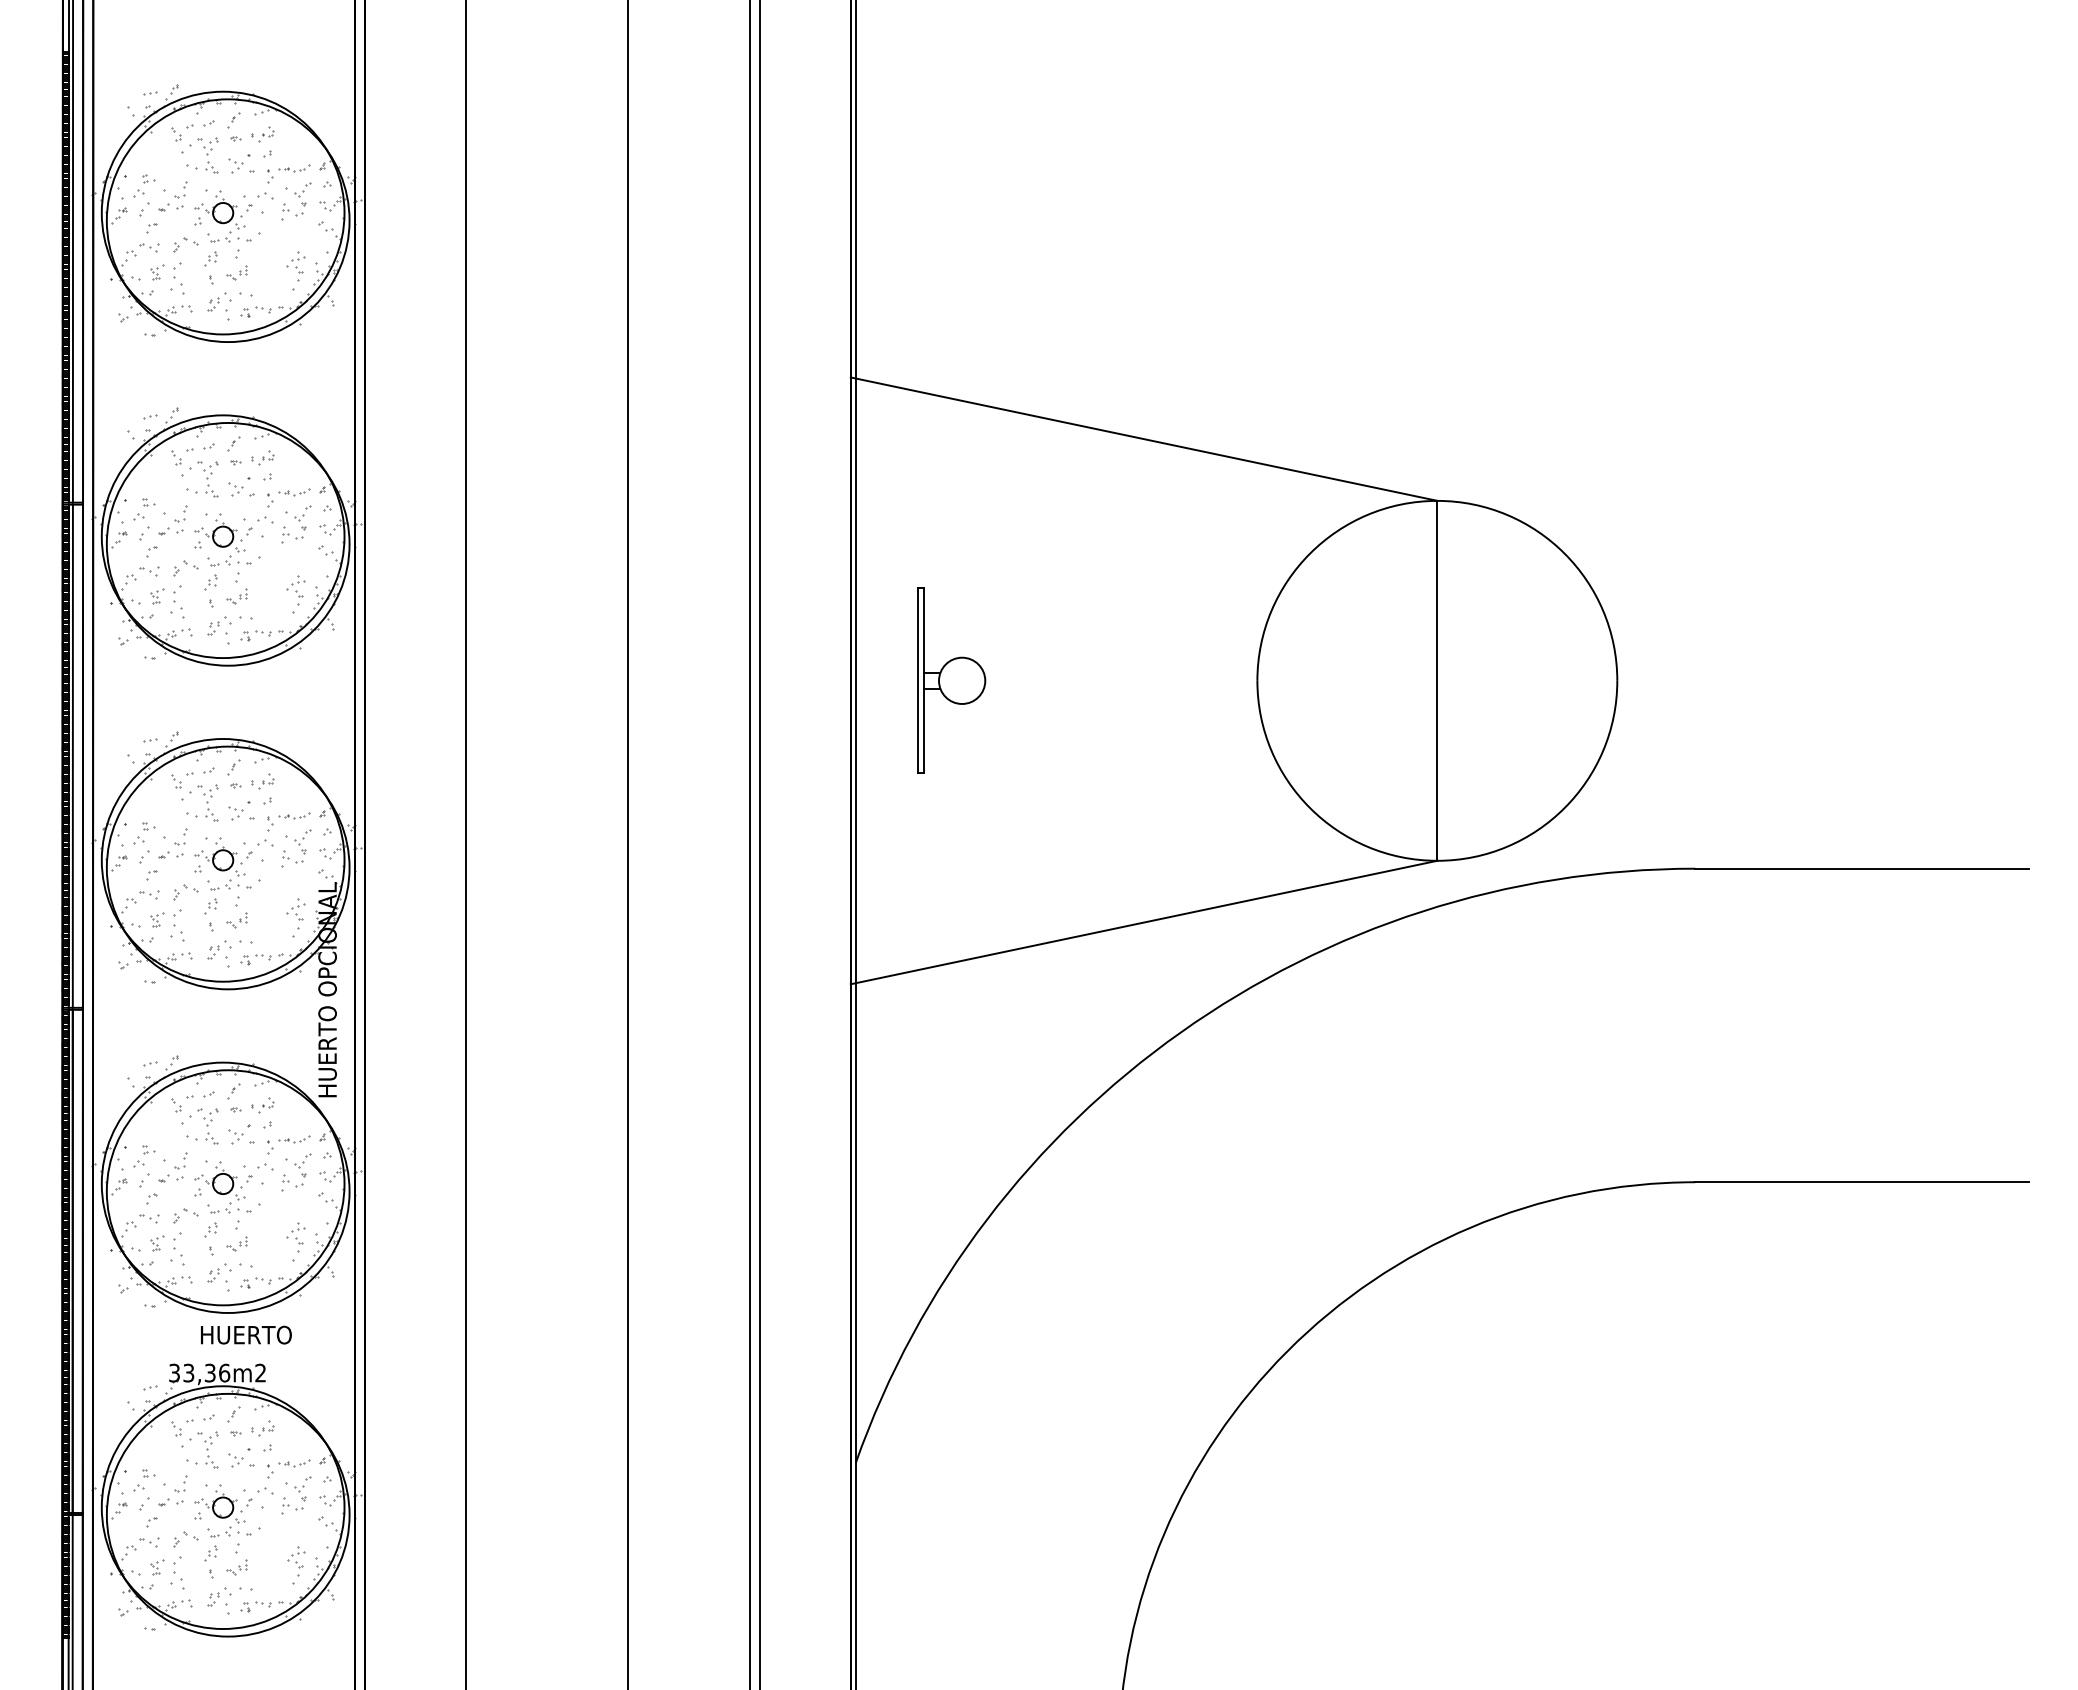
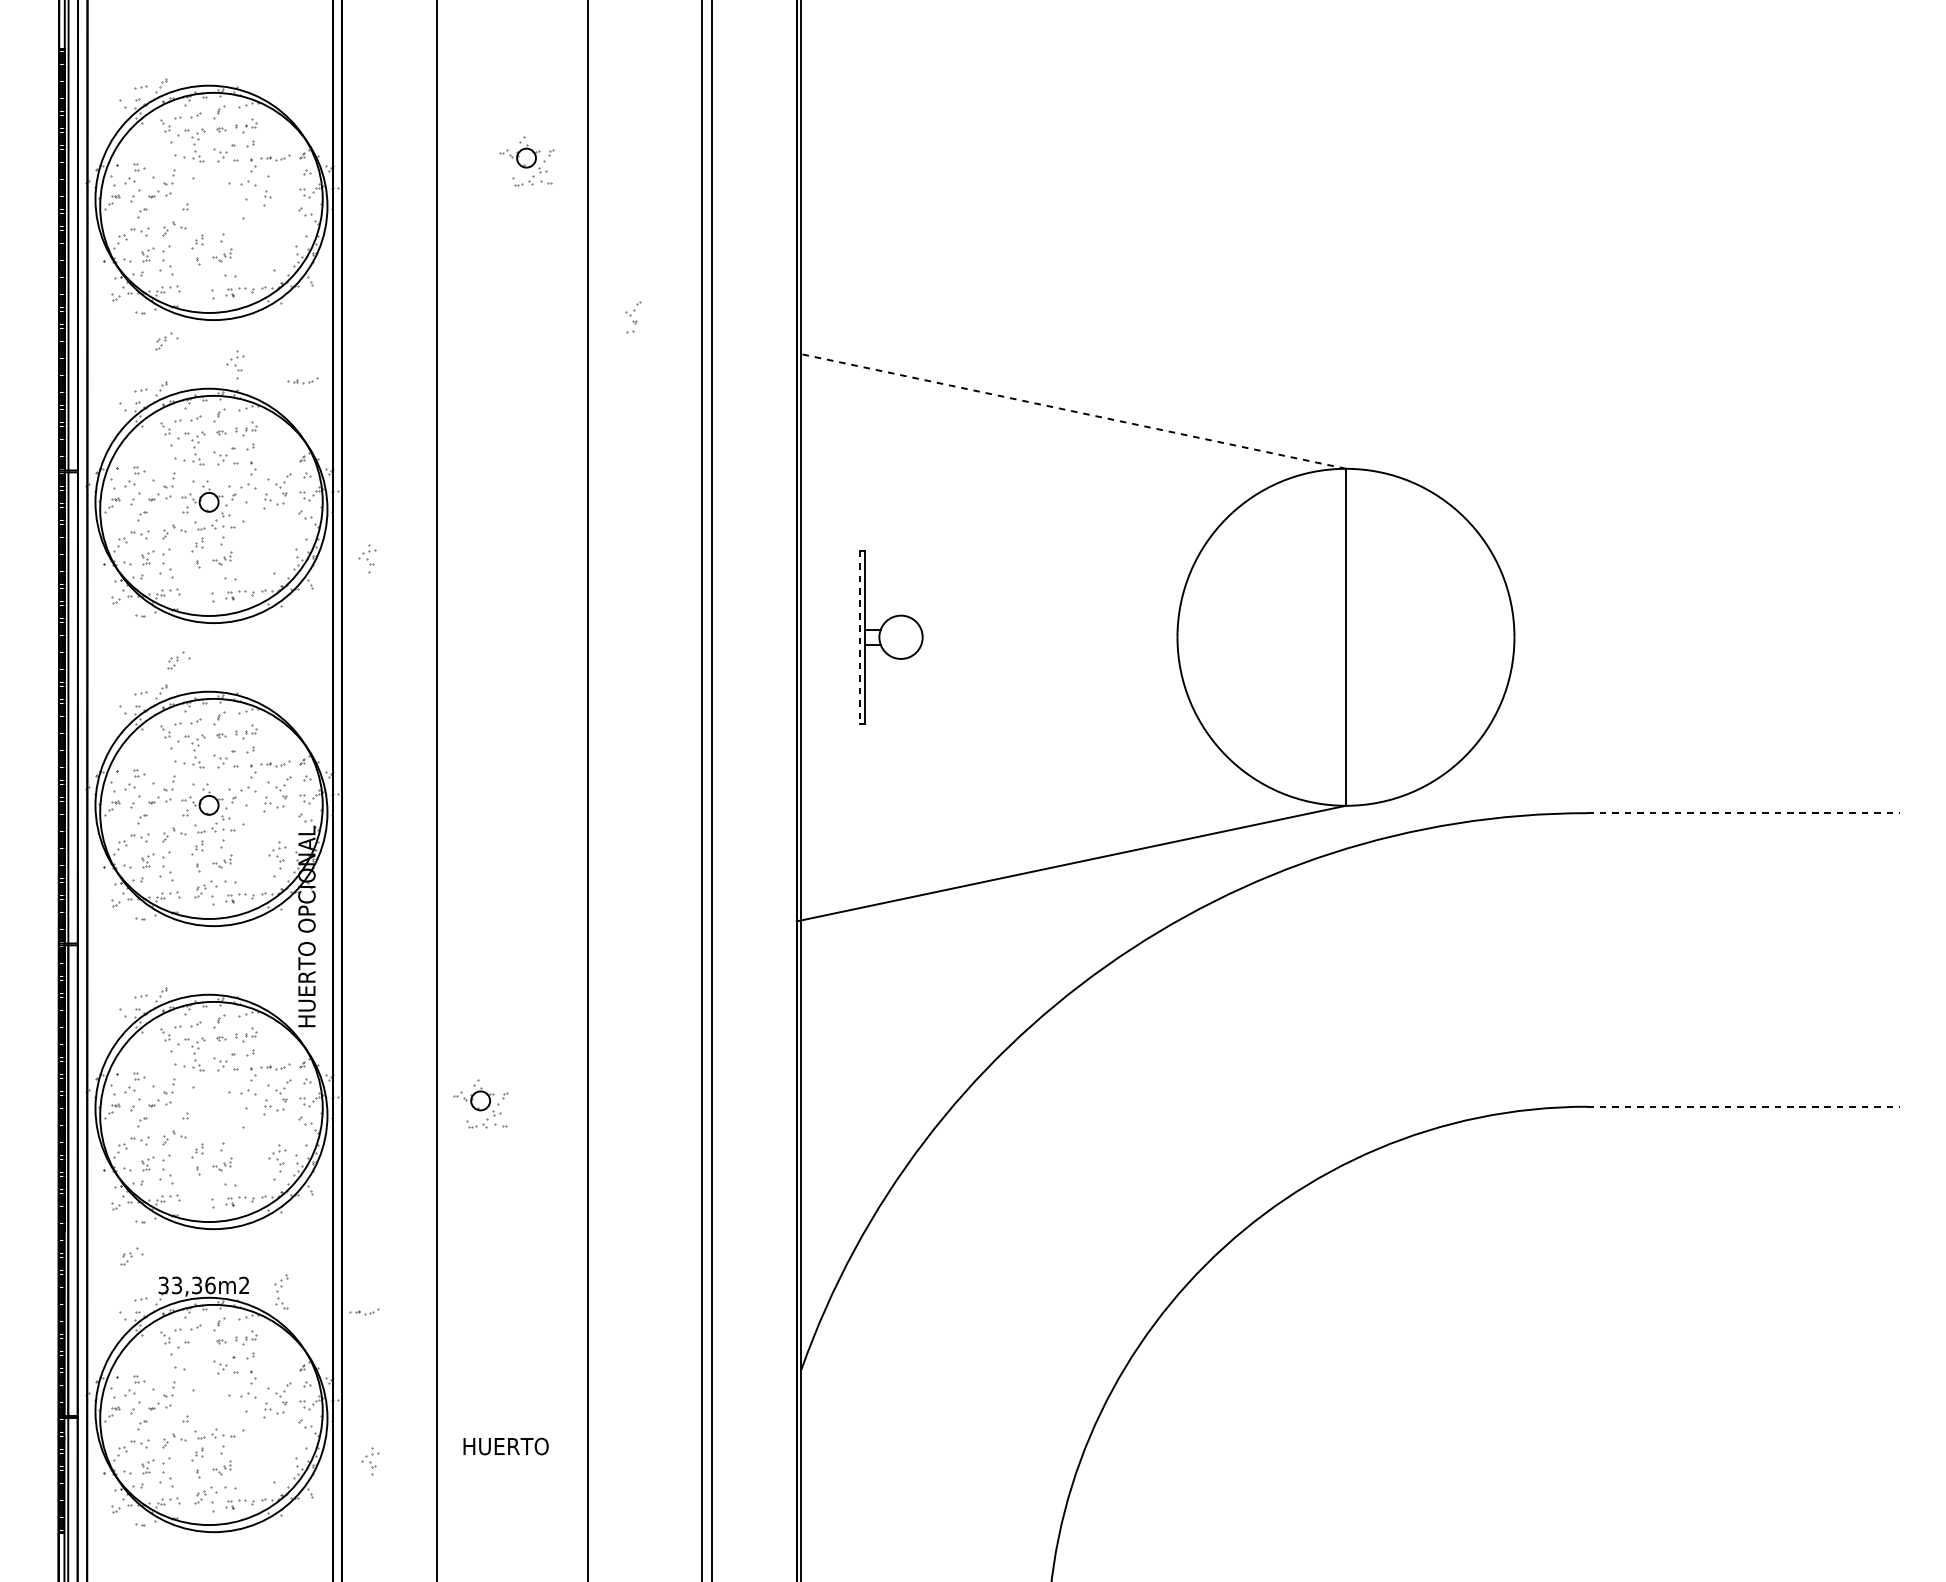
part: (302, 199) -> (633, 317), moved
part: (223, 216) -> (526, 161), moved
part: (295, 266) -> (234, 364), moved
part: (219, 301) -> (166, 340), moved
line: (1144, 439) -> (1071, 411), solid -> dashed
part: (294, 492) -> (303, 381), moved
part: (295, 590) -> (366, 559), moved
part: (219, 625) -> (178, 660), moved
line: (918, 680) -> (860, 636), solid -> dashed
line: (1862, 868) -> (1744, 813), solid -> dashed
line: (1862, 1182) -> (1744, 1107), solid -> dashed
part: (223, 1187) -> (480, 1104), moved
part: (219, 1272) -> (131, 1255), moved
text: (246, 1334) -> (506, 1445), moved
part: (211, 1449) -> (281, 1291), moved
part: (294, 1463) -> (364, 1312), moved
part: (223, 1503) -> (209, 1407), removed
part: (296, 1561) -> (370, 1461), moved

